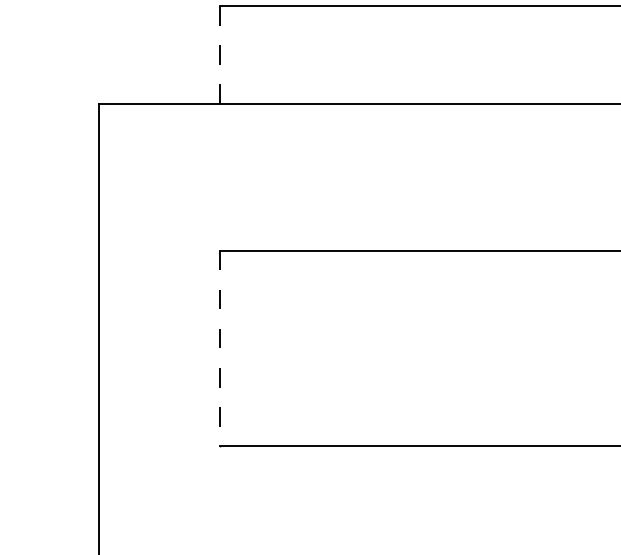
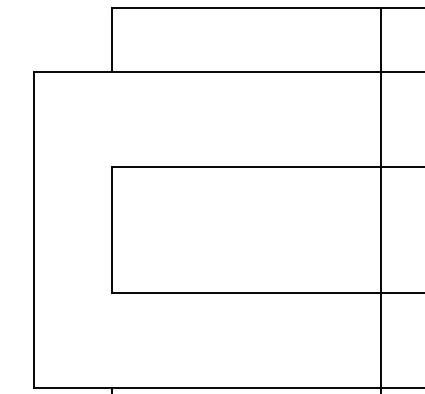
line: (219, 55) -> (112, 40), dashed -> solid
line: (219, 349) -> (112, 230), dashed -> solid

